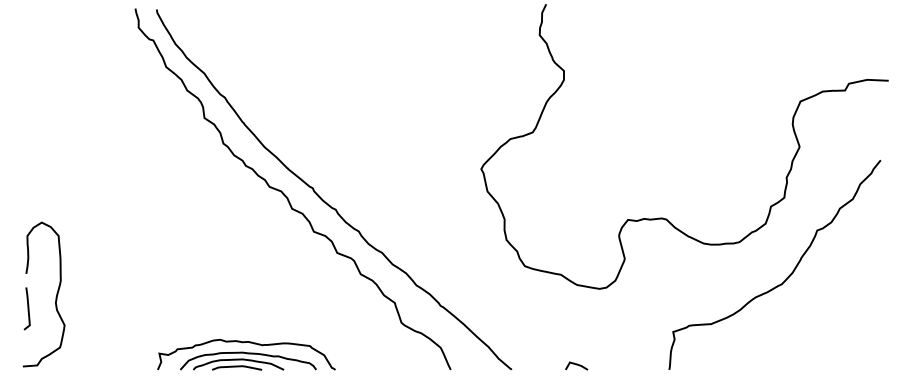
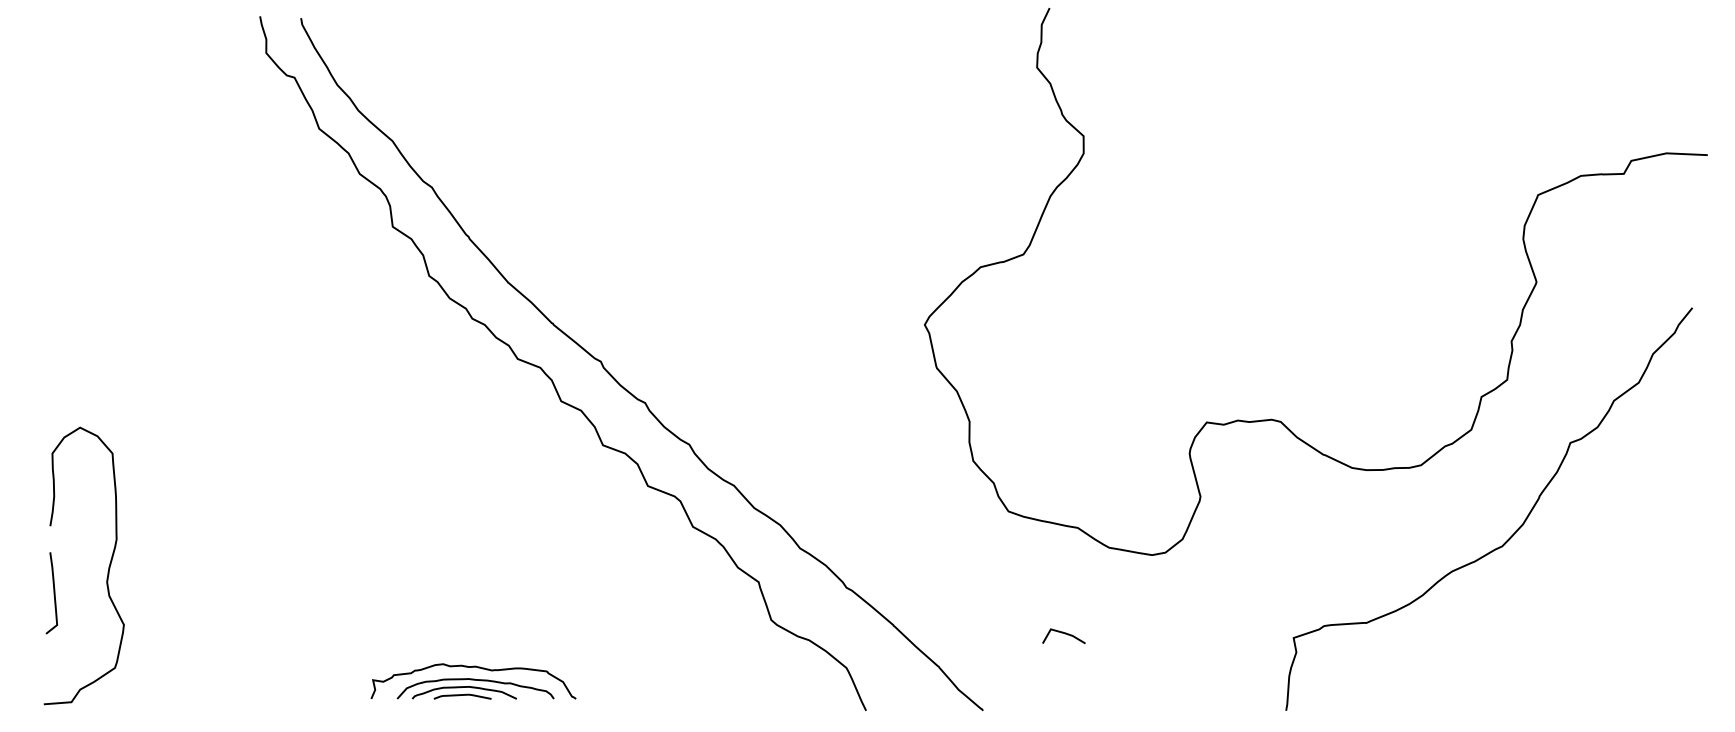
part: (246, 354) -> (473, 681), size x0.6
line: (576, 365) -> (1063, 635), moved

